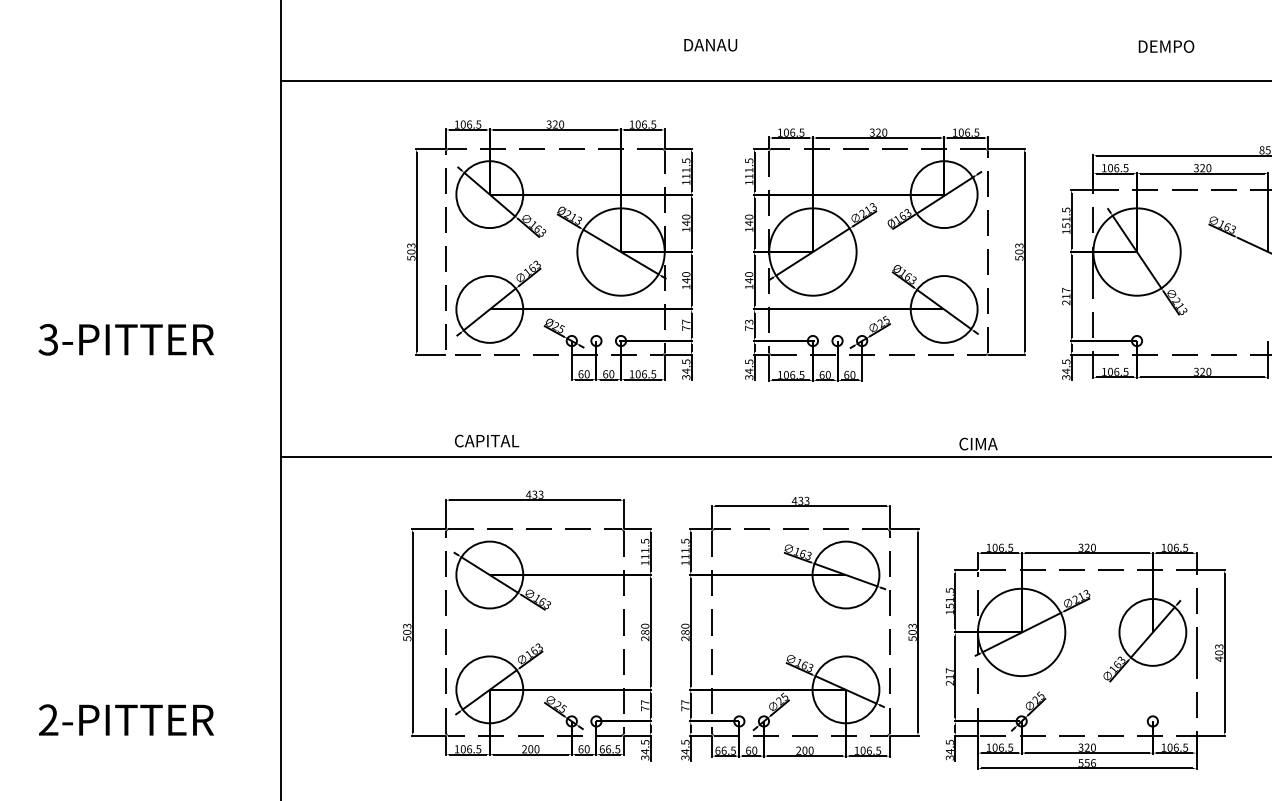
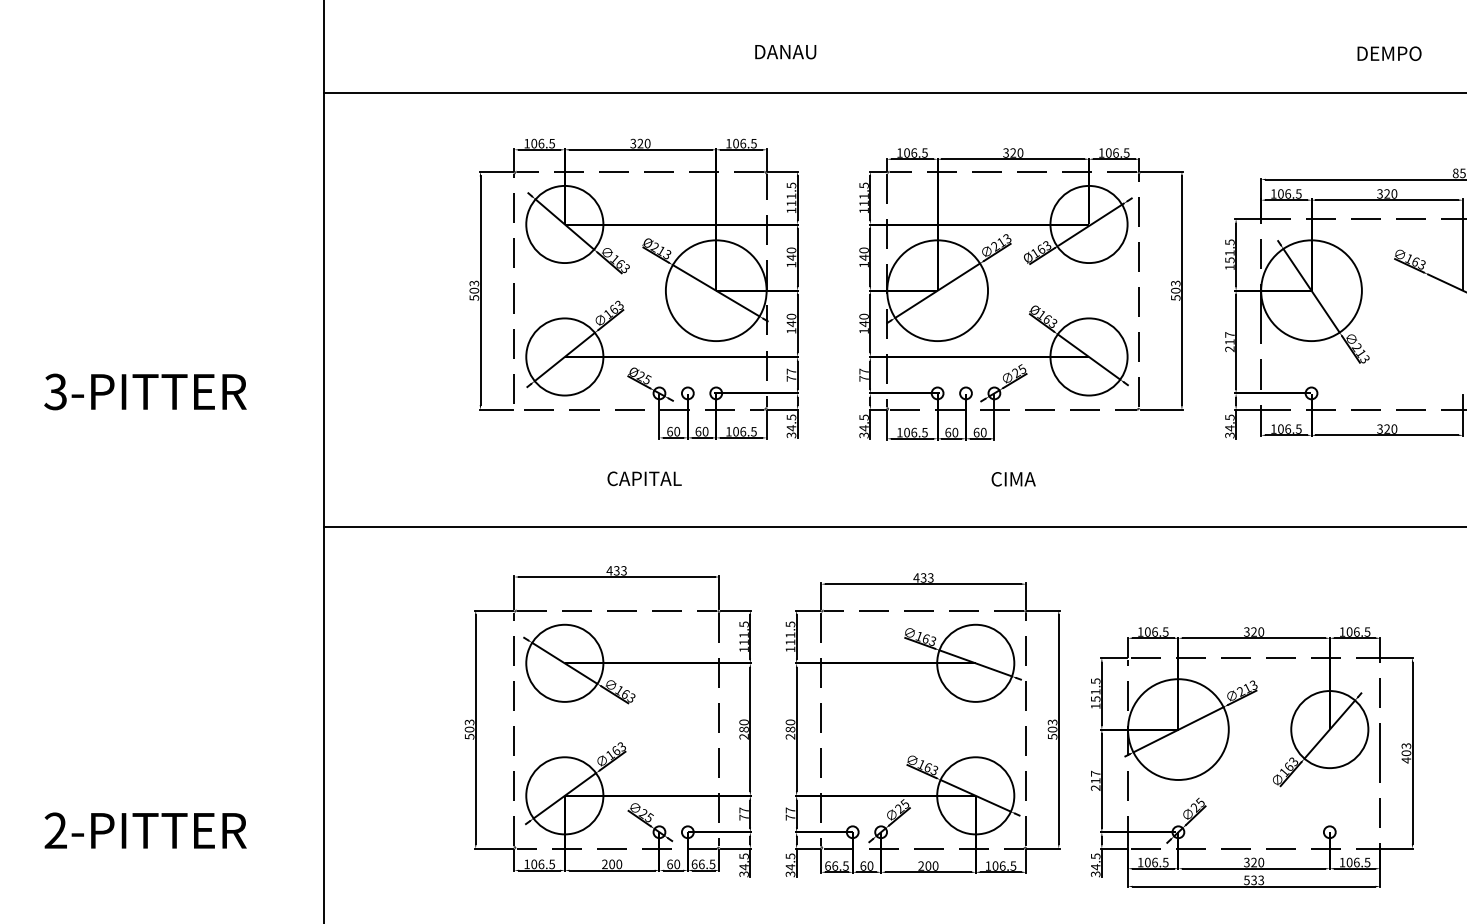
text: (710, 45) -> (785, 52), moved
text: (1166, 46) -> (1389, 53), moved
text: (748, 322) -> (863, 371), 73 -> 77
text: (486, 440) -> (644, 478), moved
text: (978, 444) -> (1013, 479), moved
text: (1090, 763) -> (1257, 880), 556 -> 533

